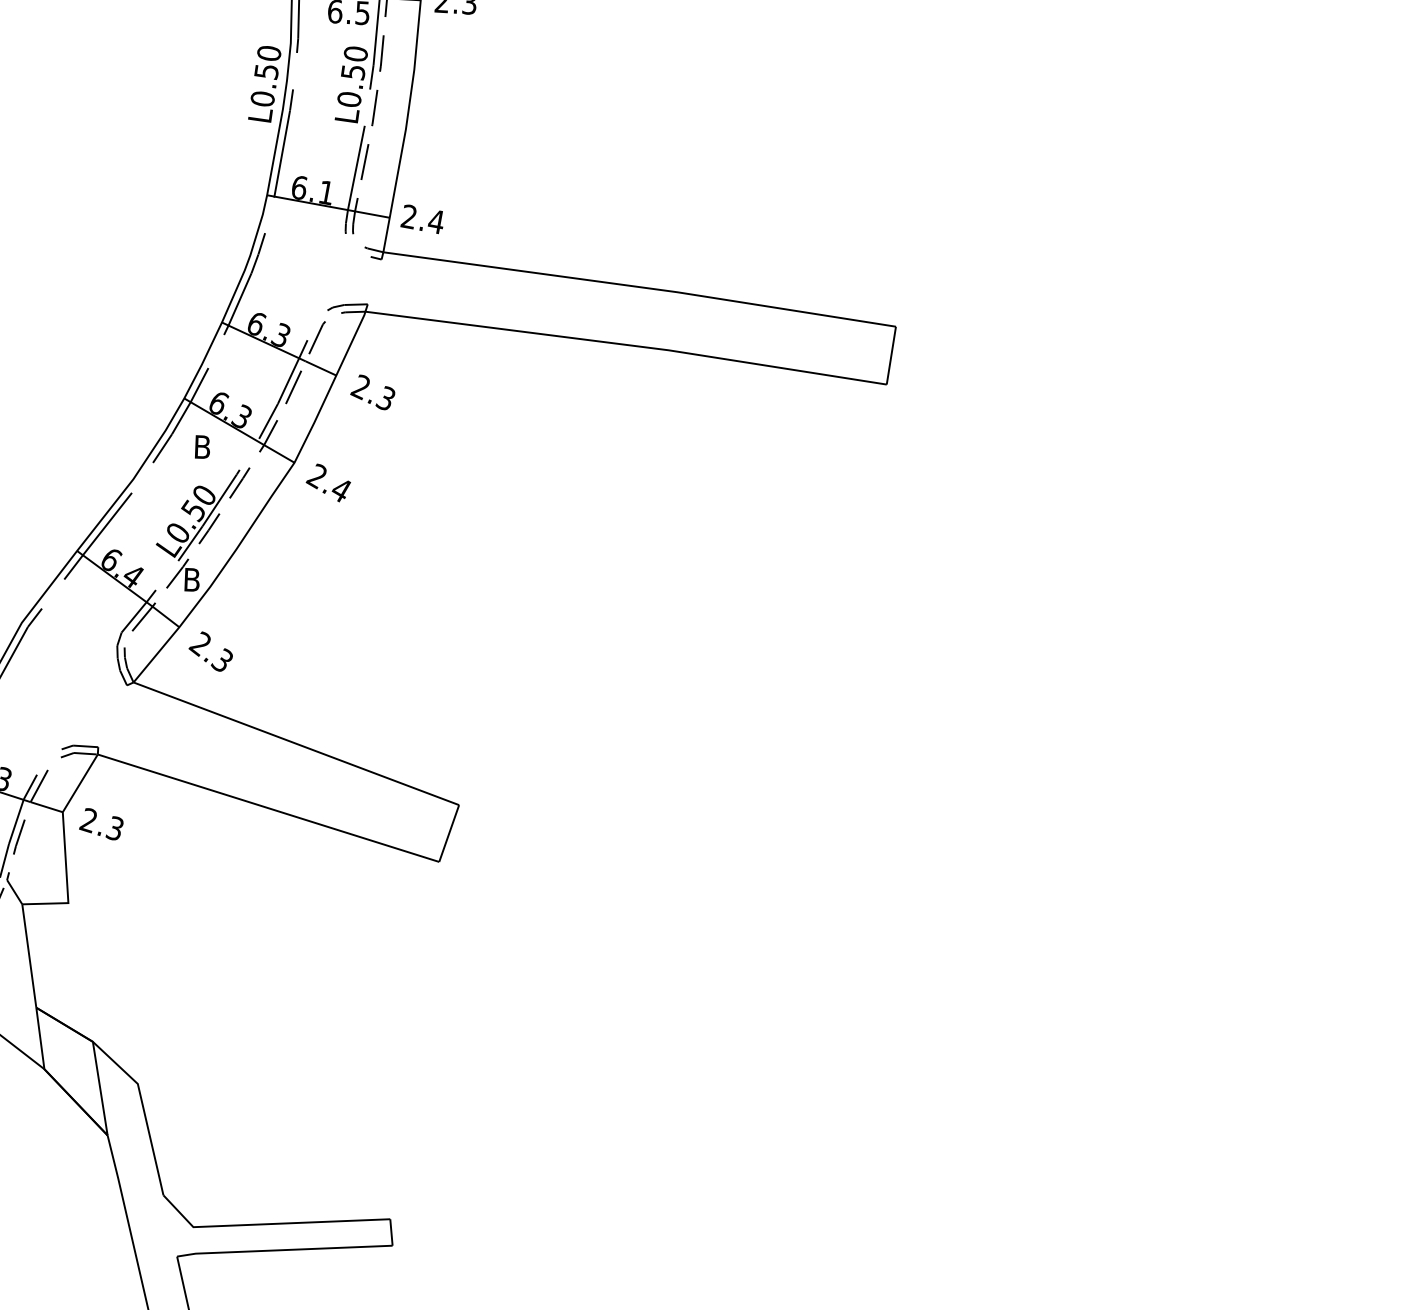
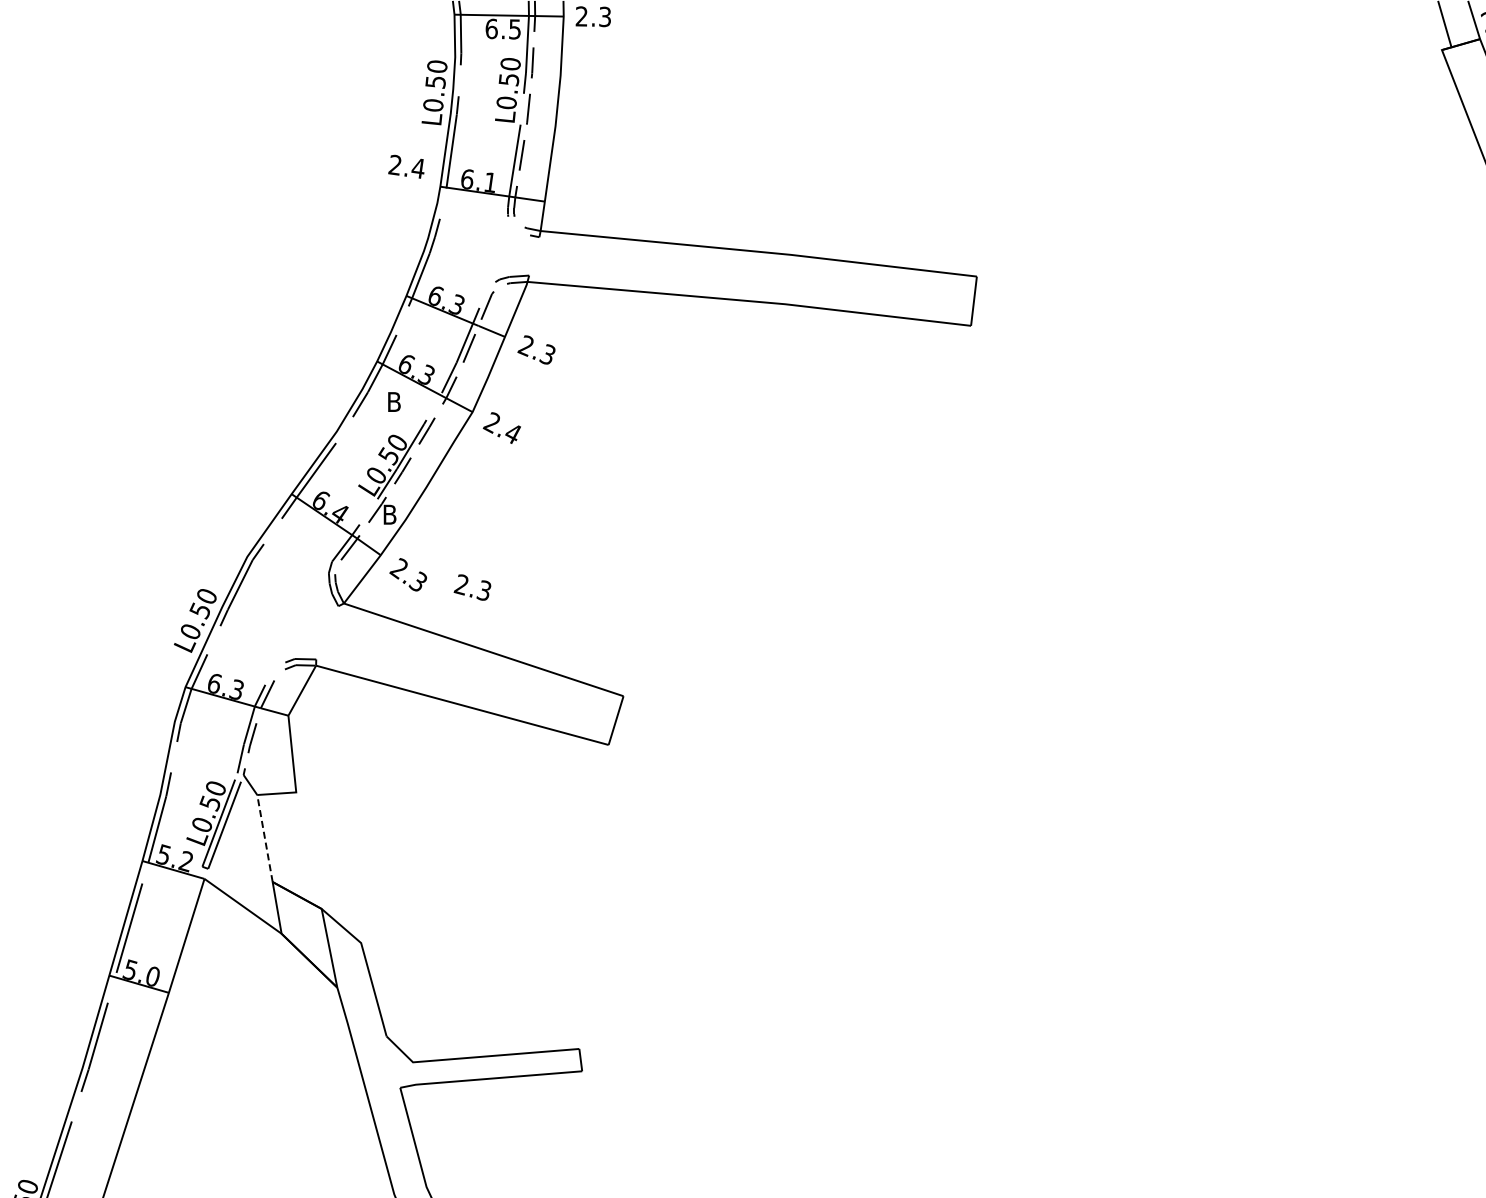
text: (422, 218) -> (406, 166), moved
text: (101, 824) -> (472, 587), moved
line: (28, 955) -> (264, 838), solid -> dashed

